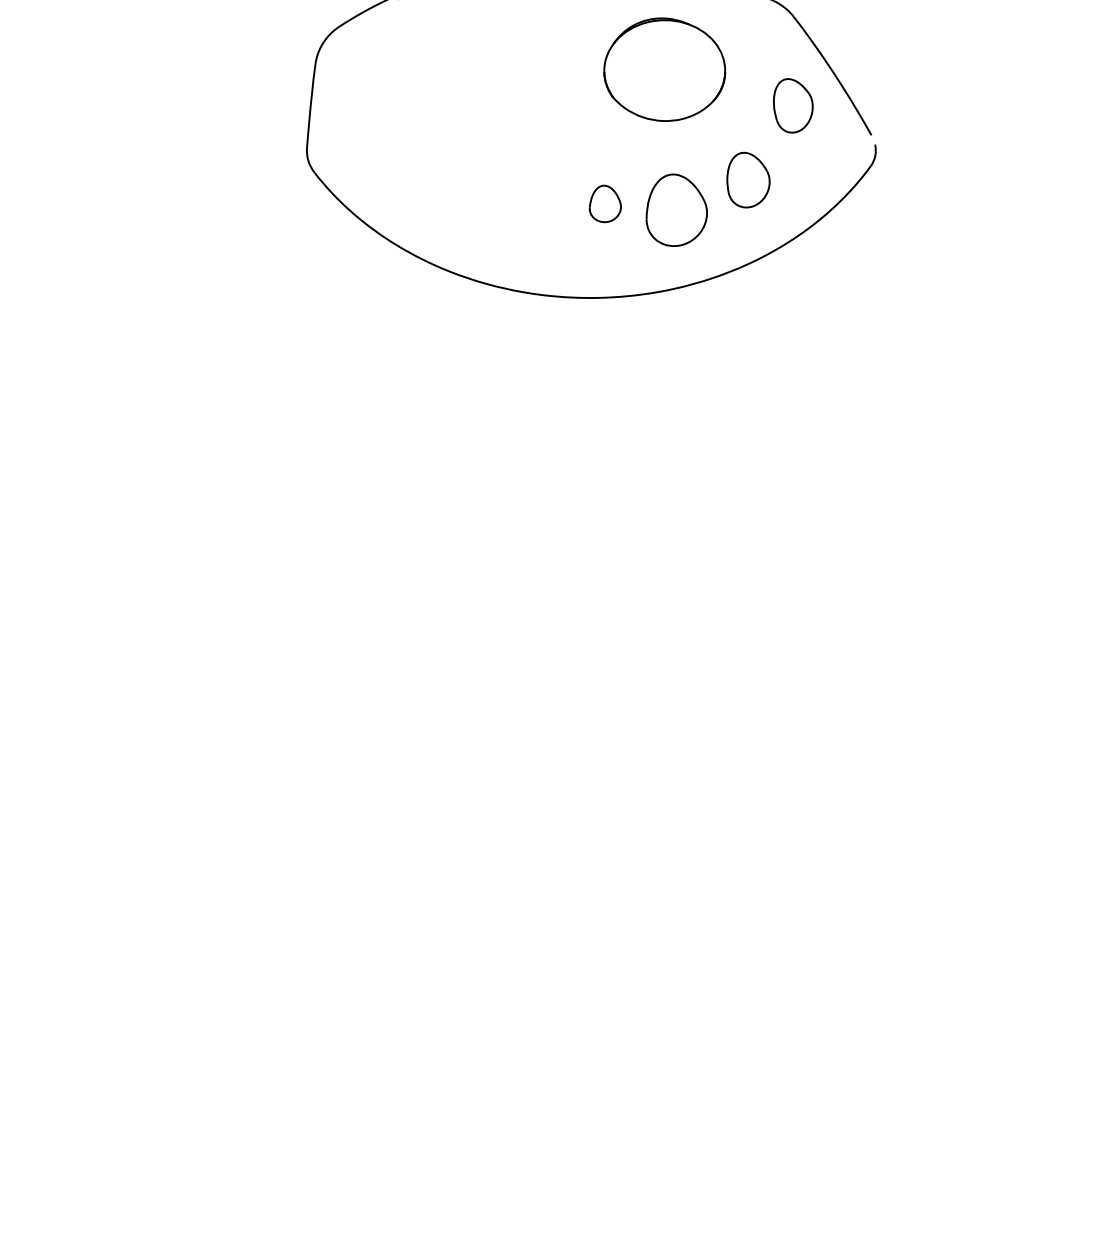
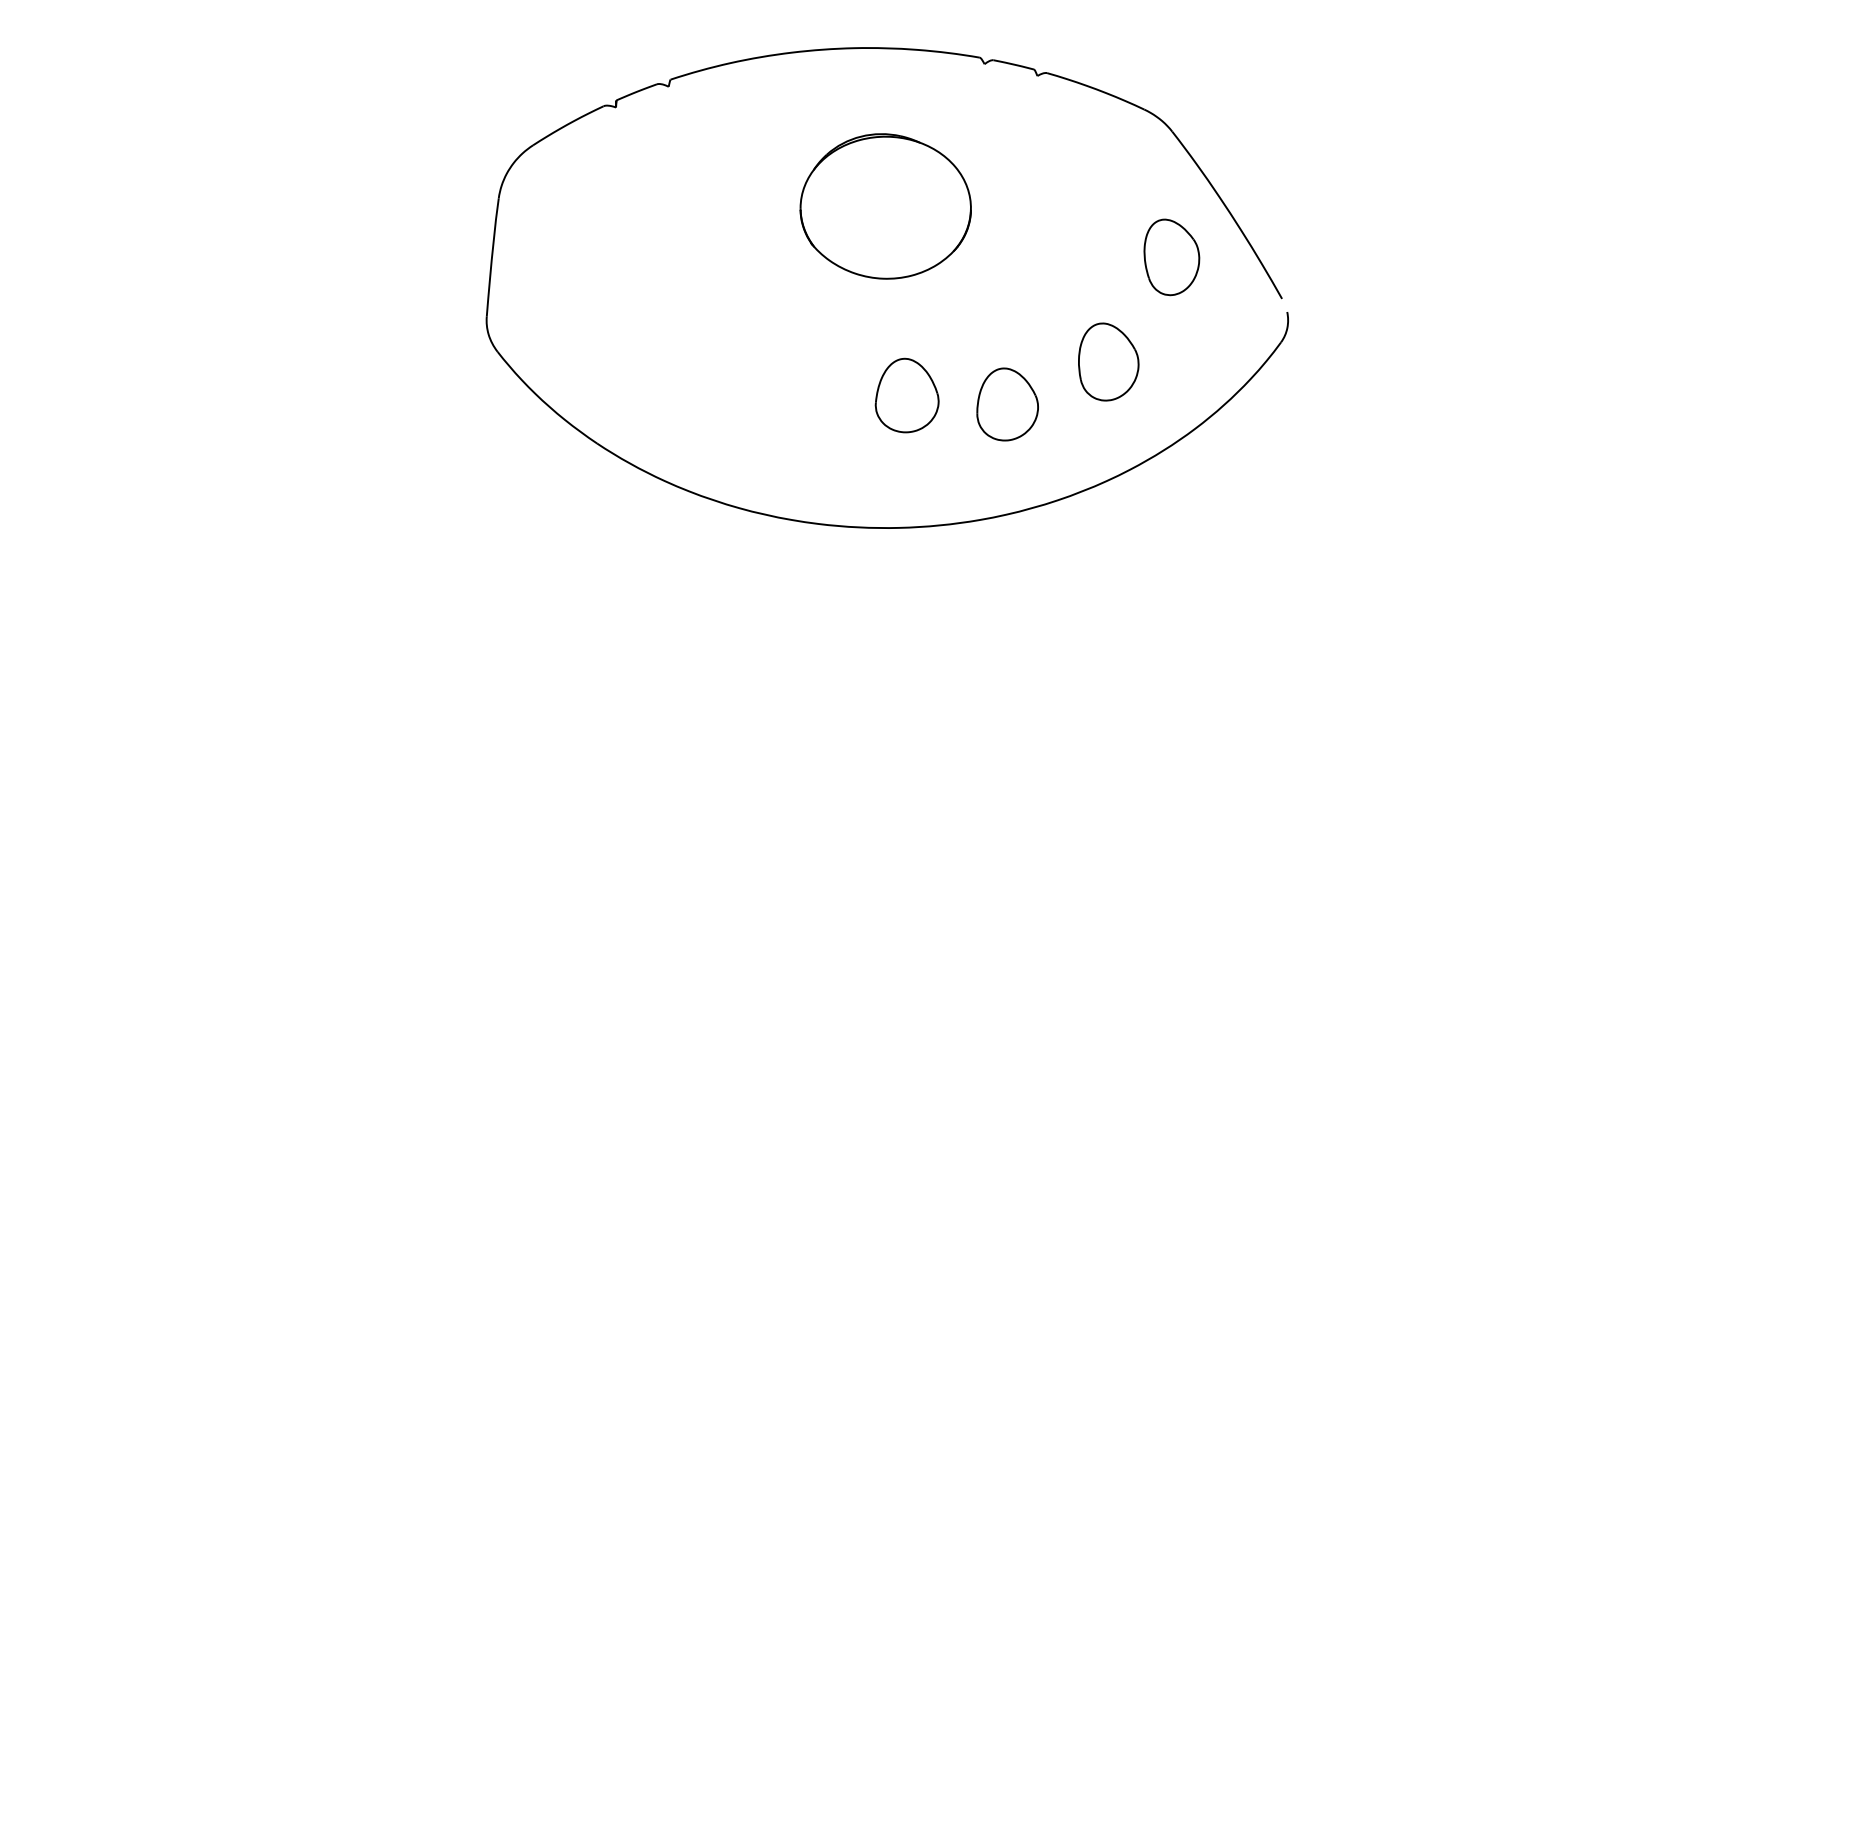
part: (664, 69) -> (885, 206), moved
part: (604, 203) -> (906, 395), size x1.43
part: (676, 210) -> (1007, 404), size x0.71

